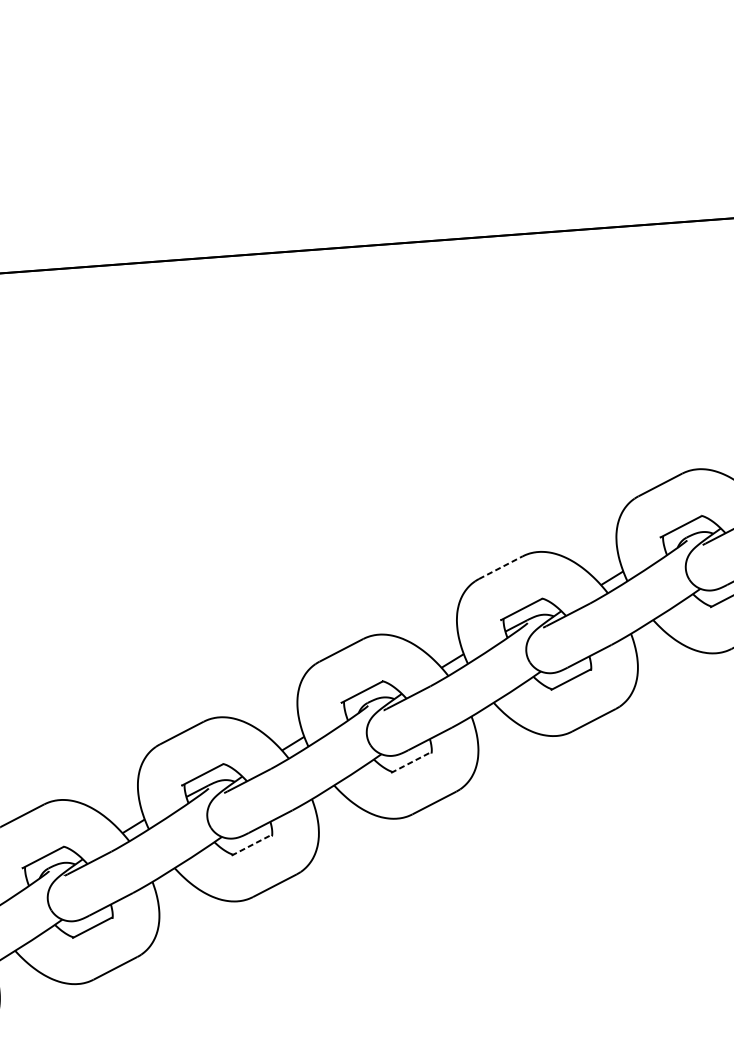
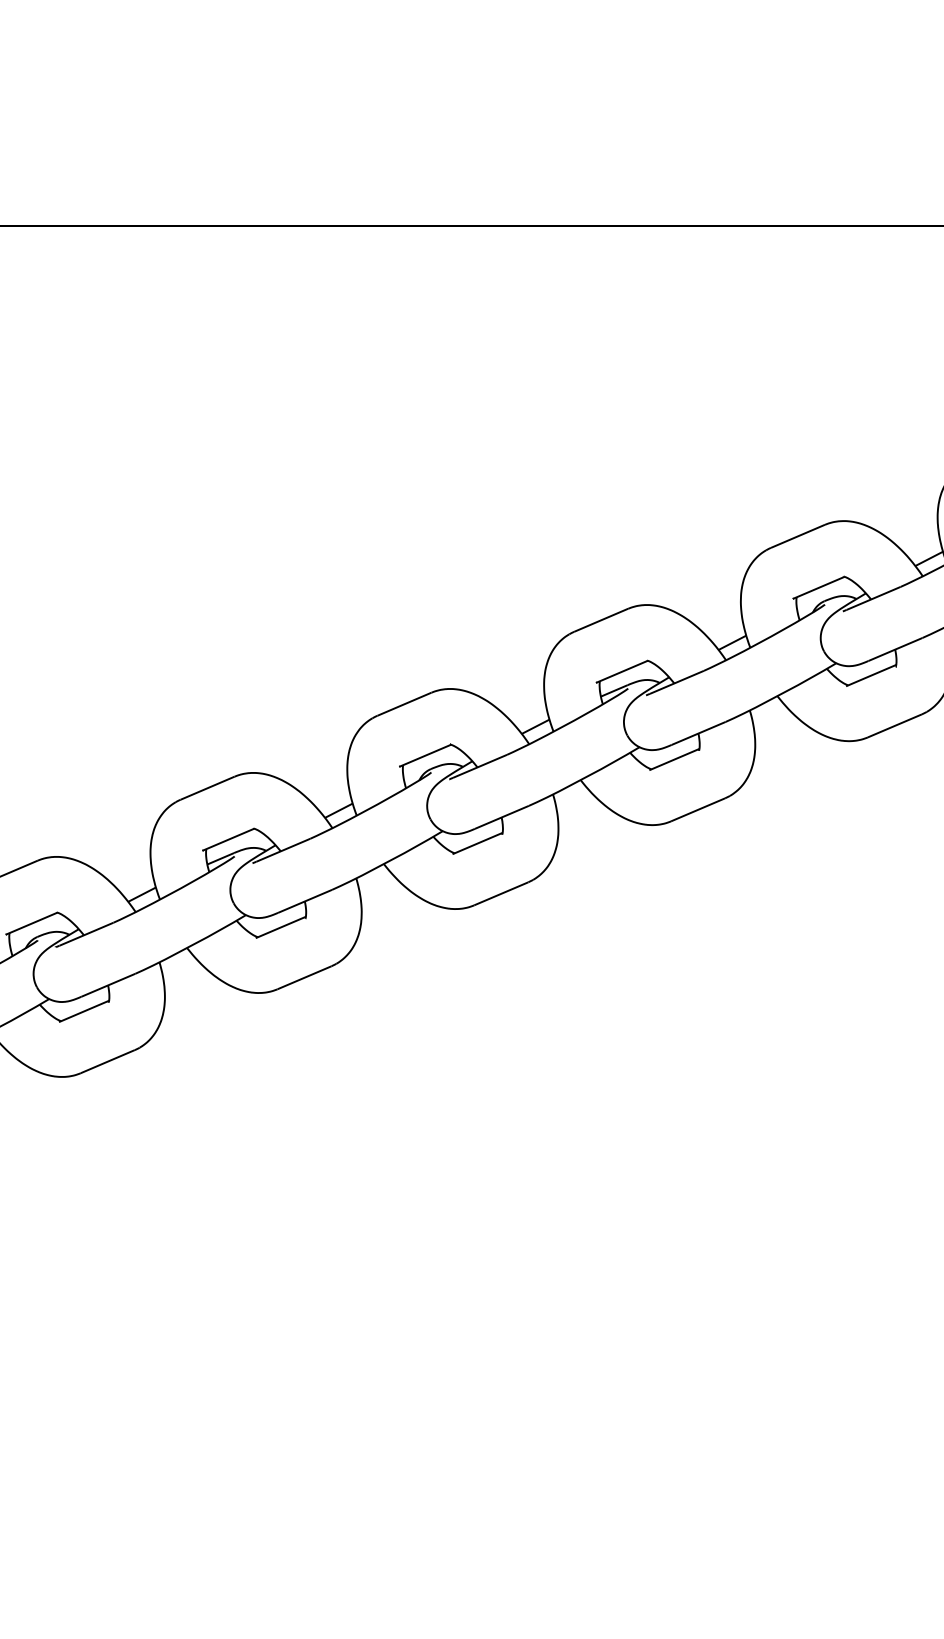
line: (501, 567) -> (601, 620), dashed -> solid
line: (412, 762) -> (478, 843), dashed -> solid
line: (252, 845) -> (281, 927), dashed -> solid

